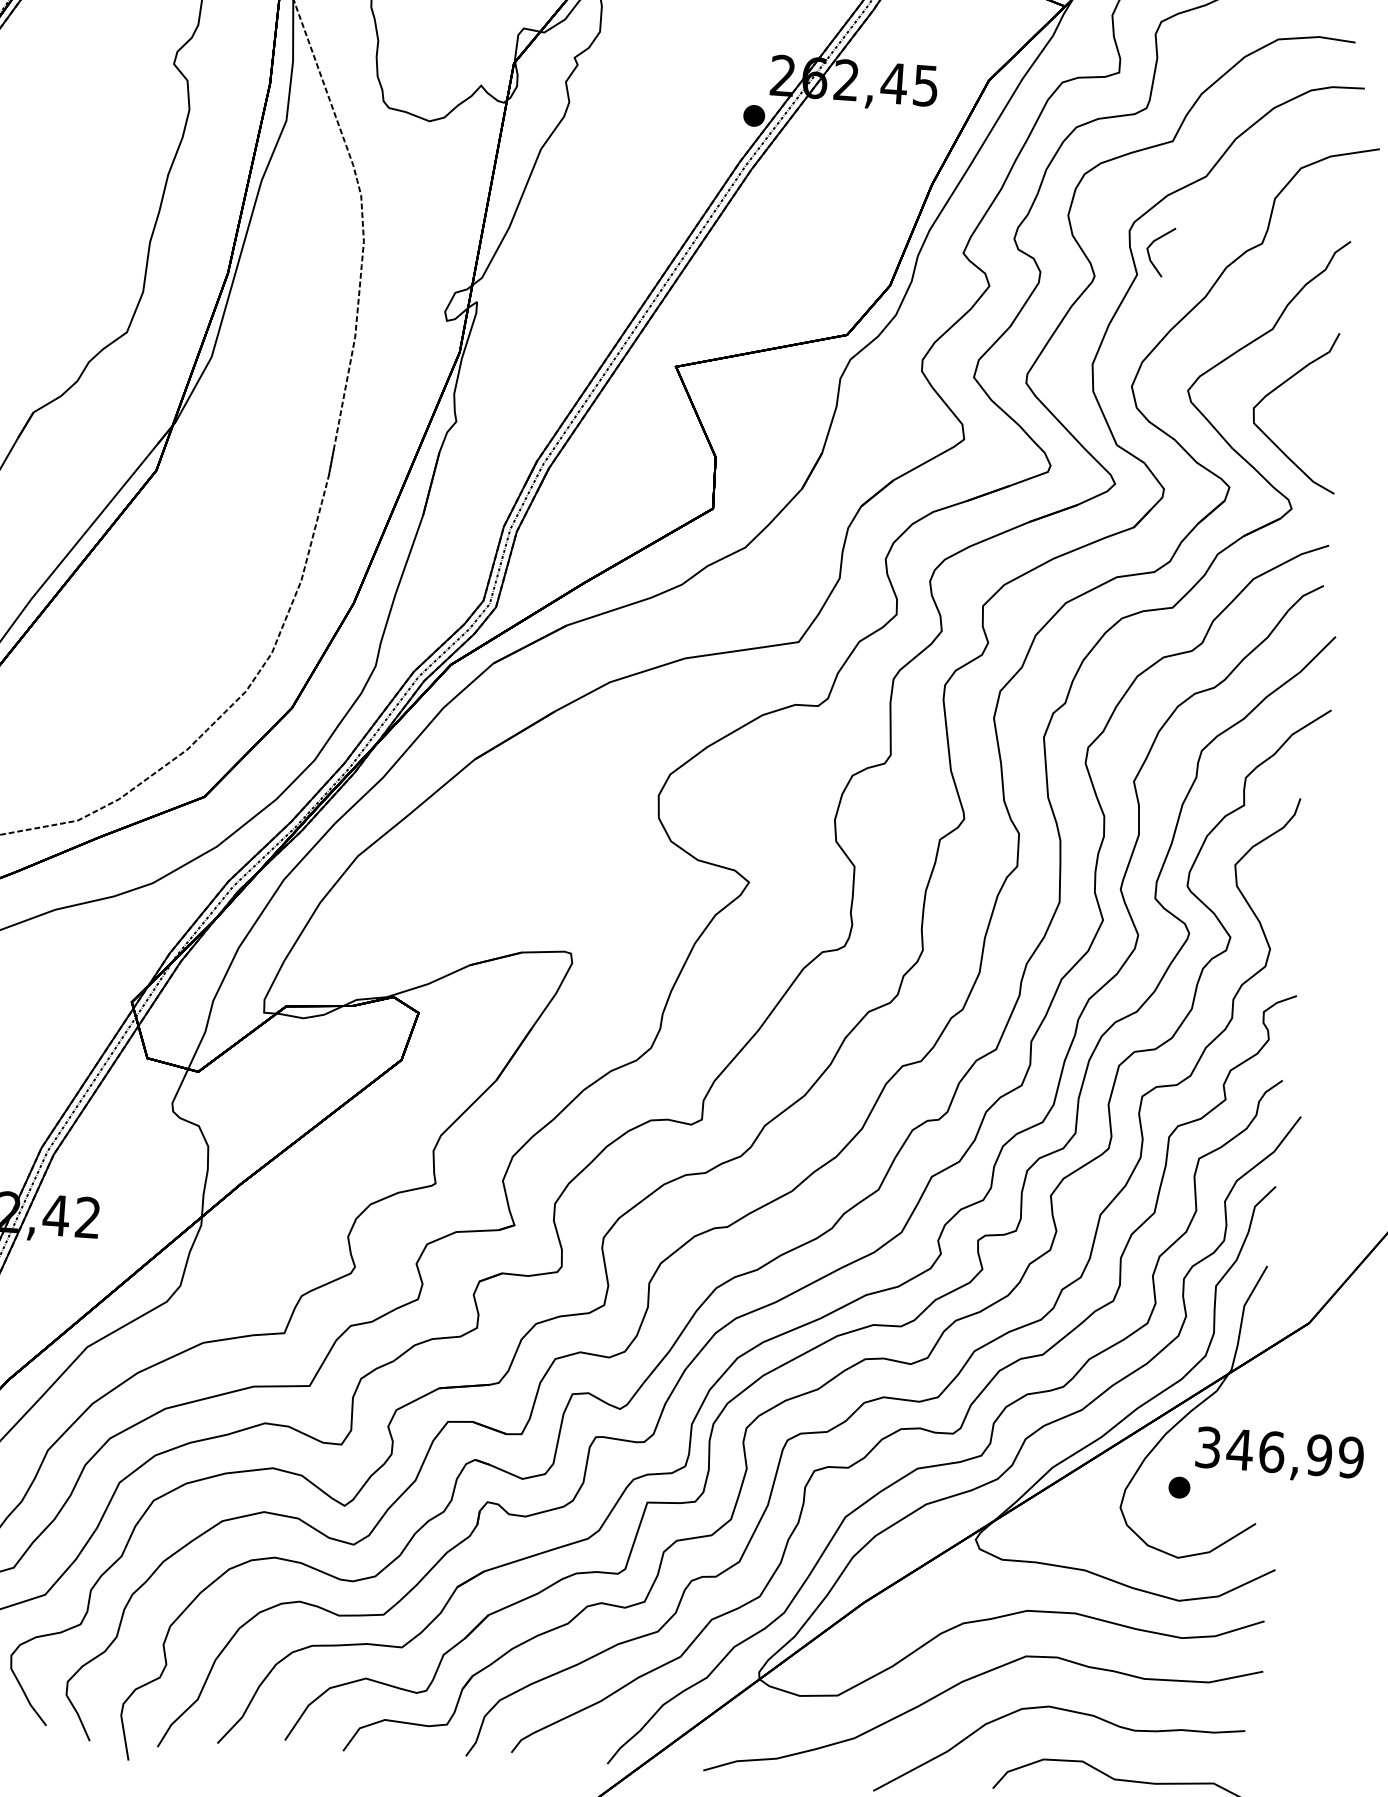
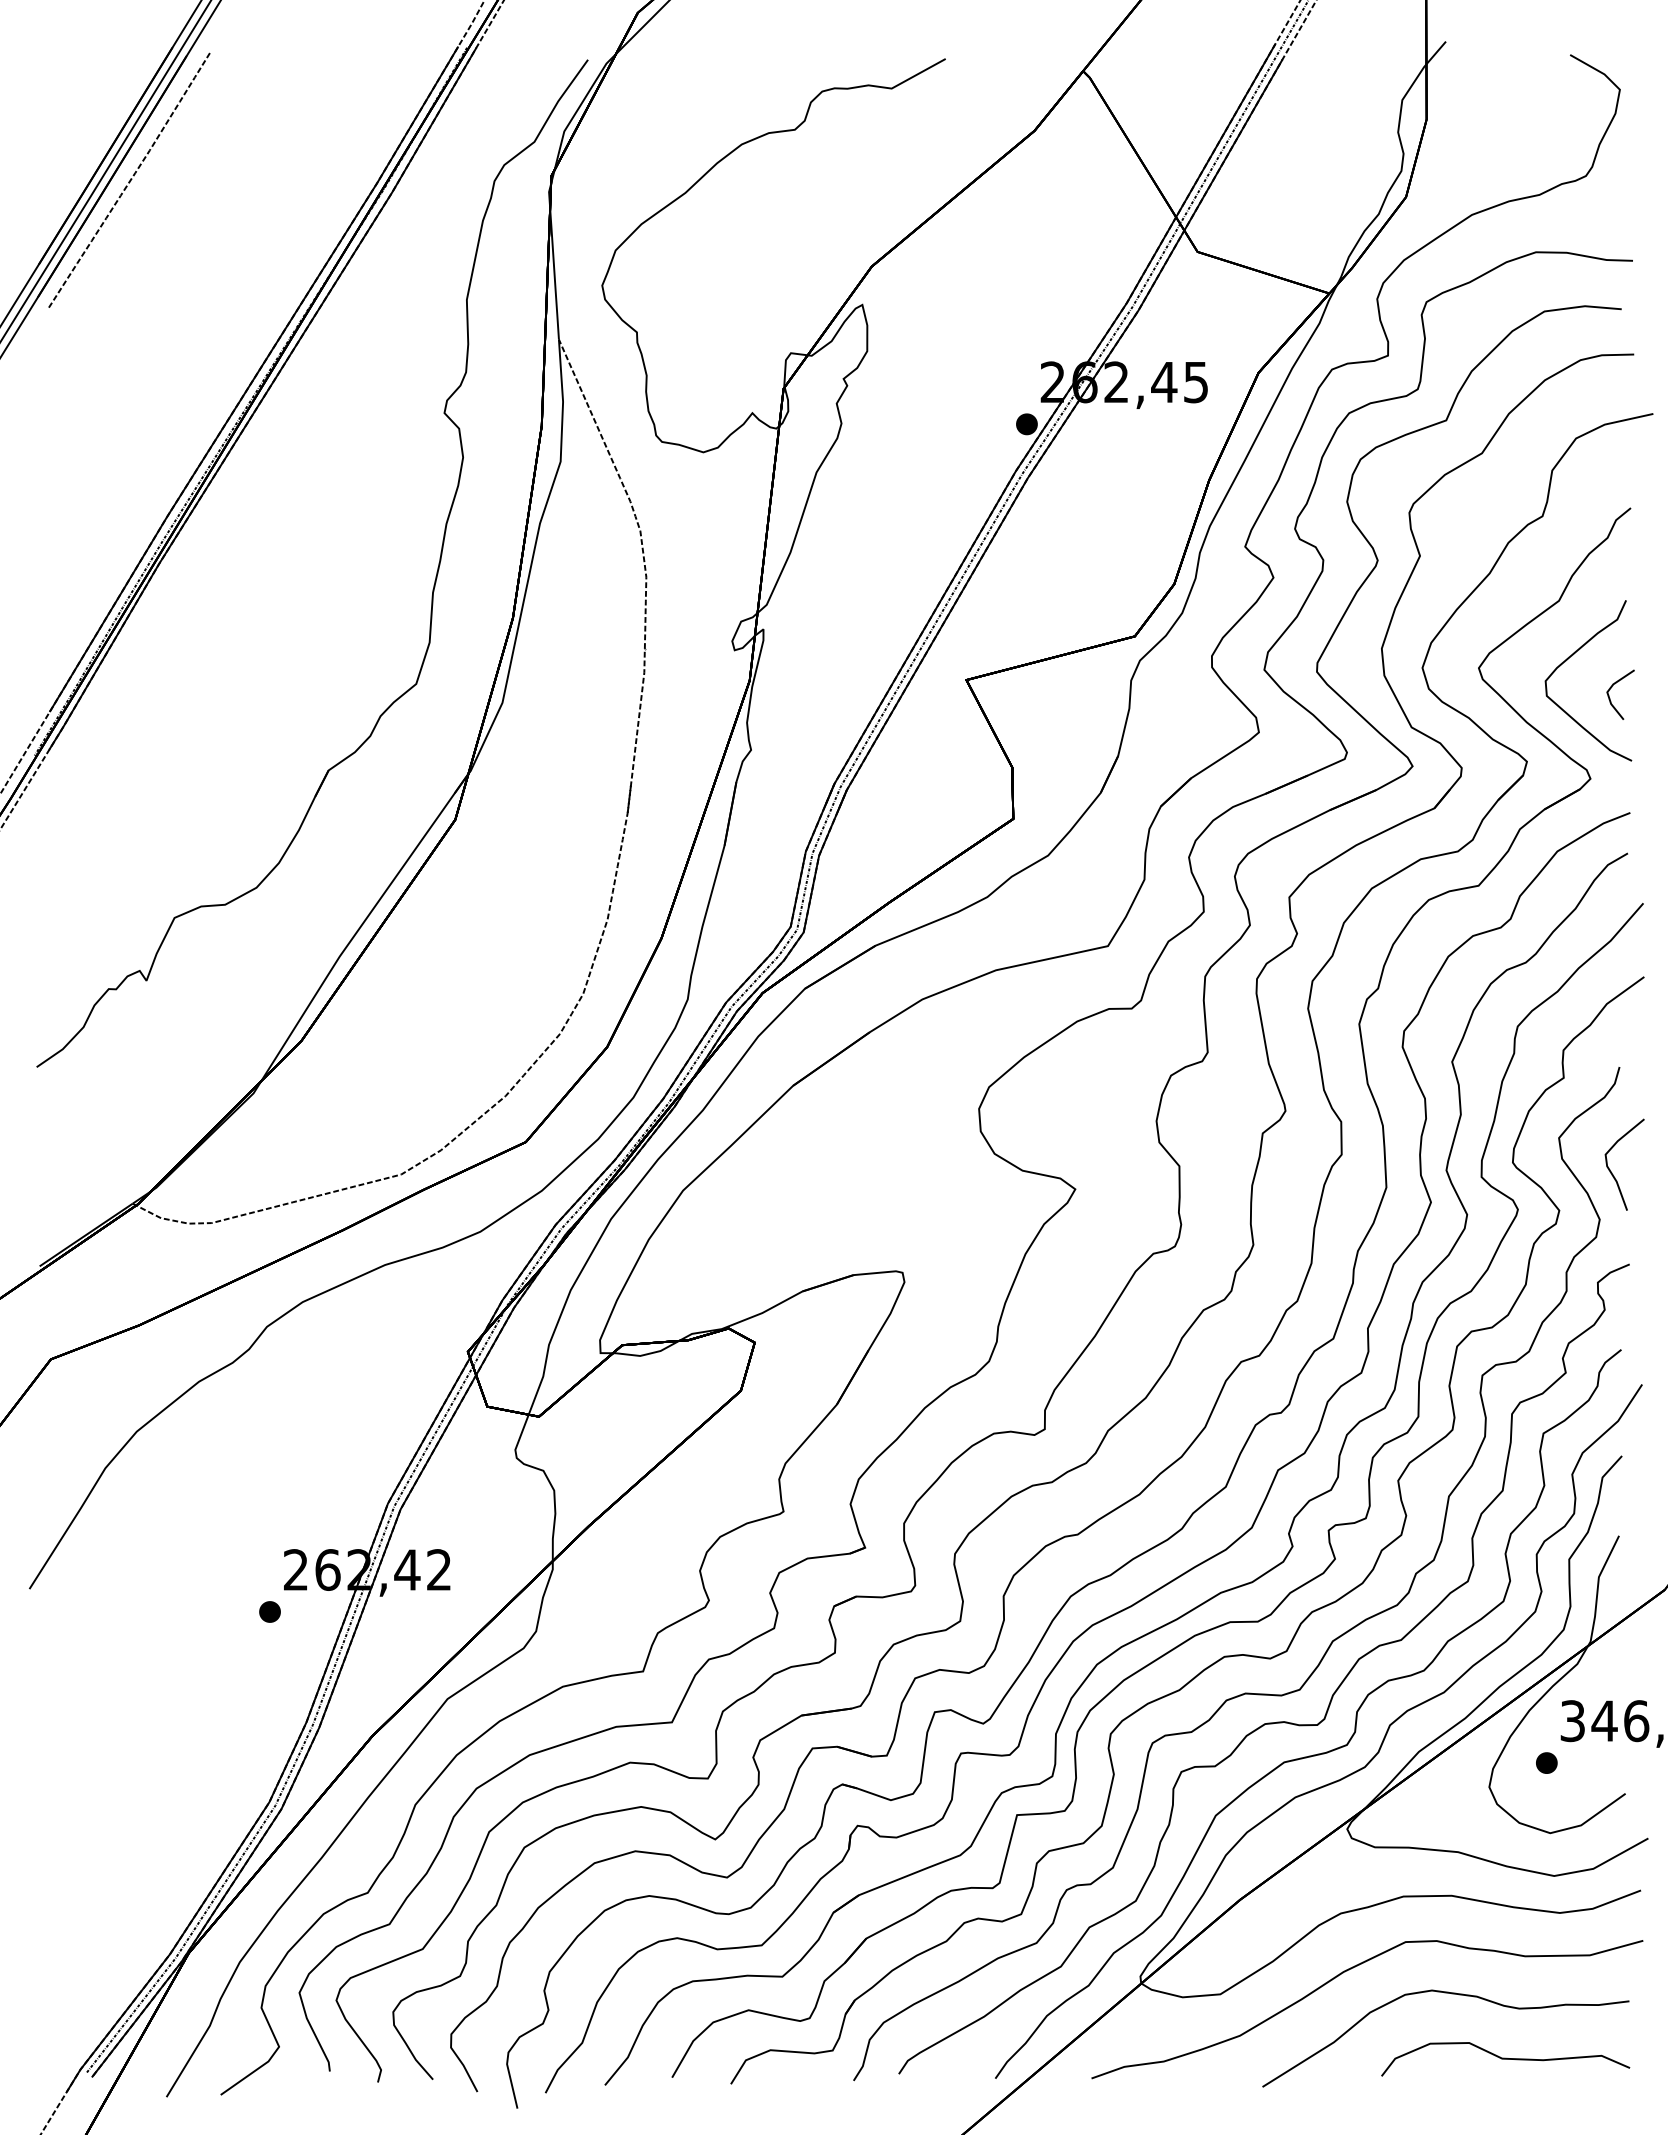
line: (1152, 244) -> (1612, 687), moved
curve: (1286, 903) -> (1612, 1172), added

